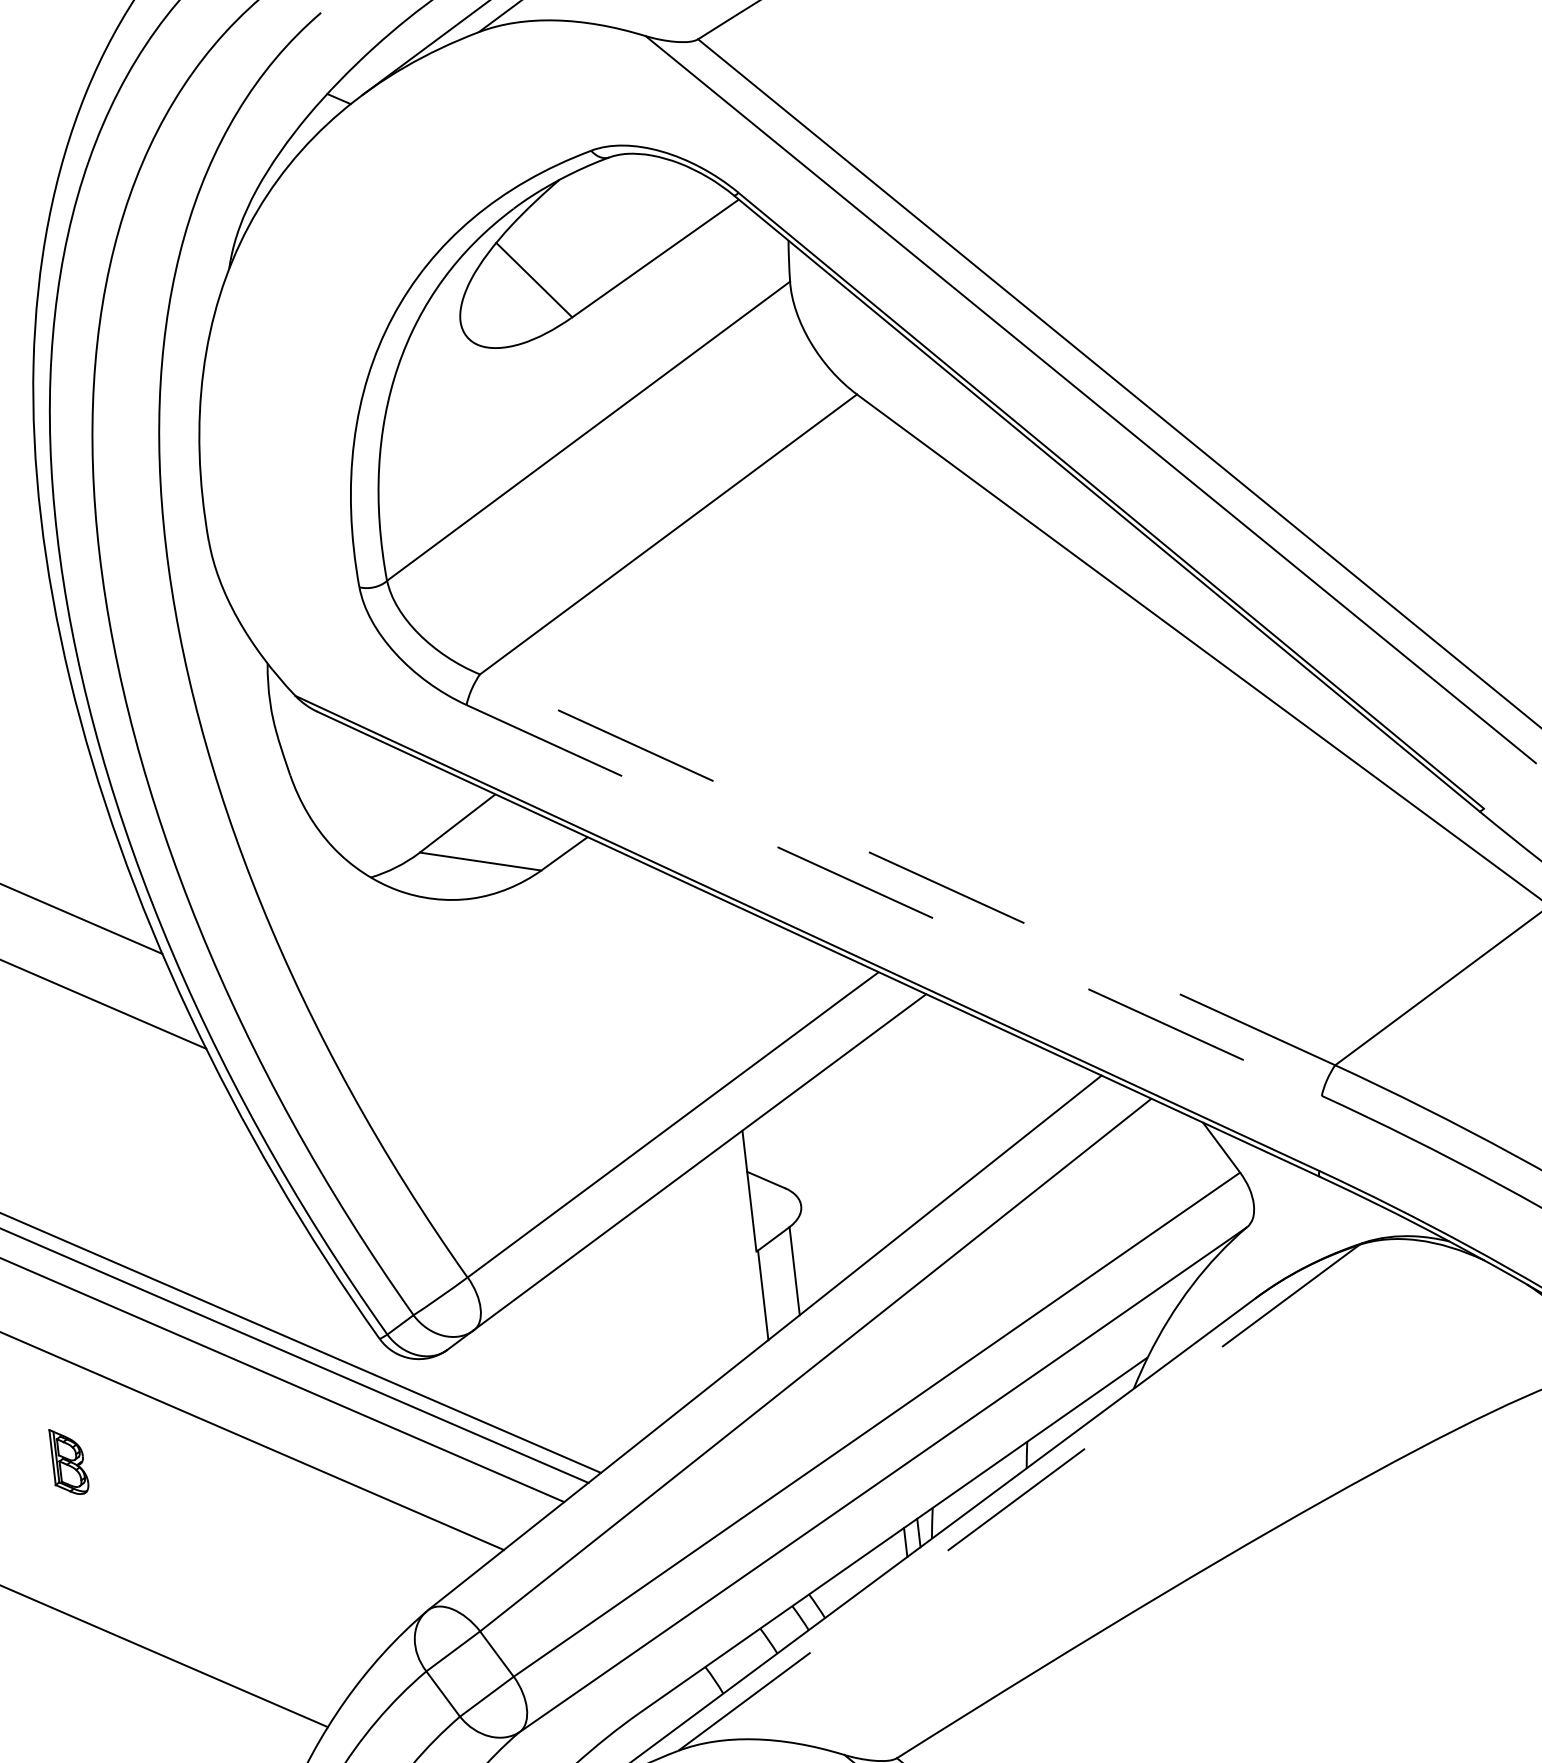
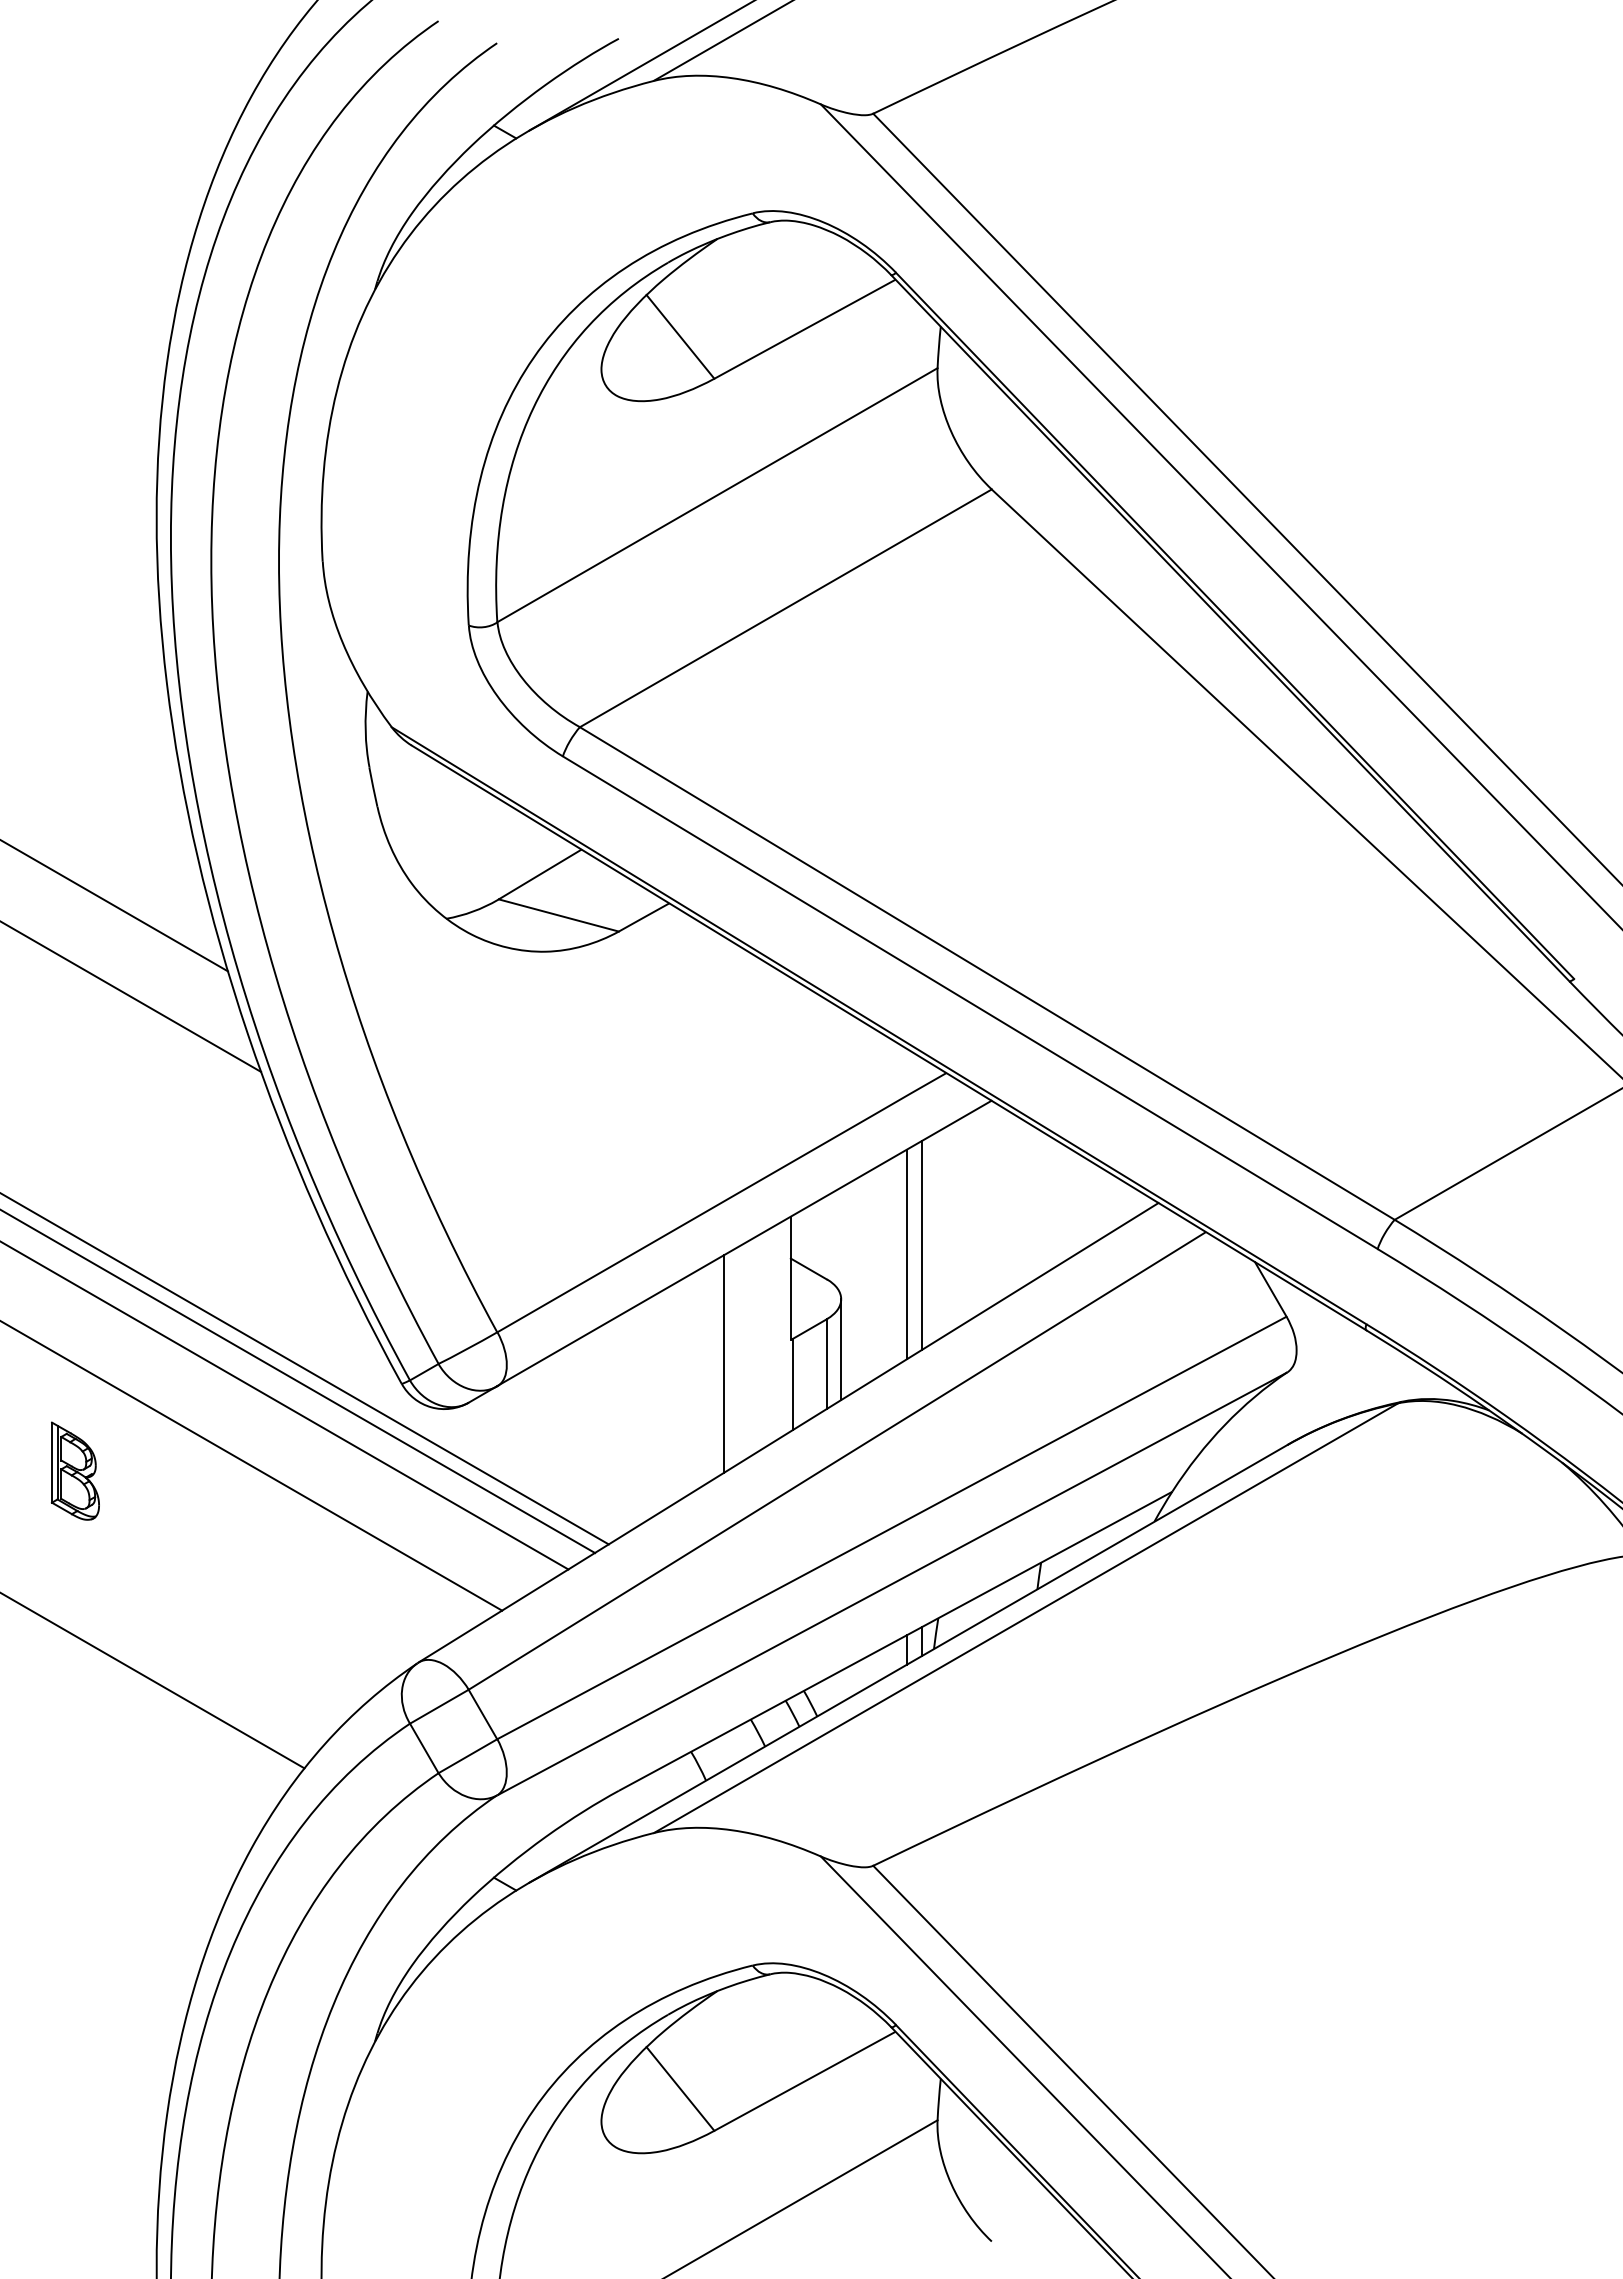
line: (906, 869) -> (986, 973), dashed -> solid
line: (894, 901) -> (970, 1003), dashed -> solid
line: (873, 1144) -> (921, 1245), added
line: (861, 1154) -> (907, 1254), added
line: (807, 1255) -> (841, 1349), added
line: (693, 1283) -> (723, 1364), added
part: (68, 1461) -> (74, 1470), size x1.43
line: (1019, 1498) -> (1026, 1618), dashed -> solid

